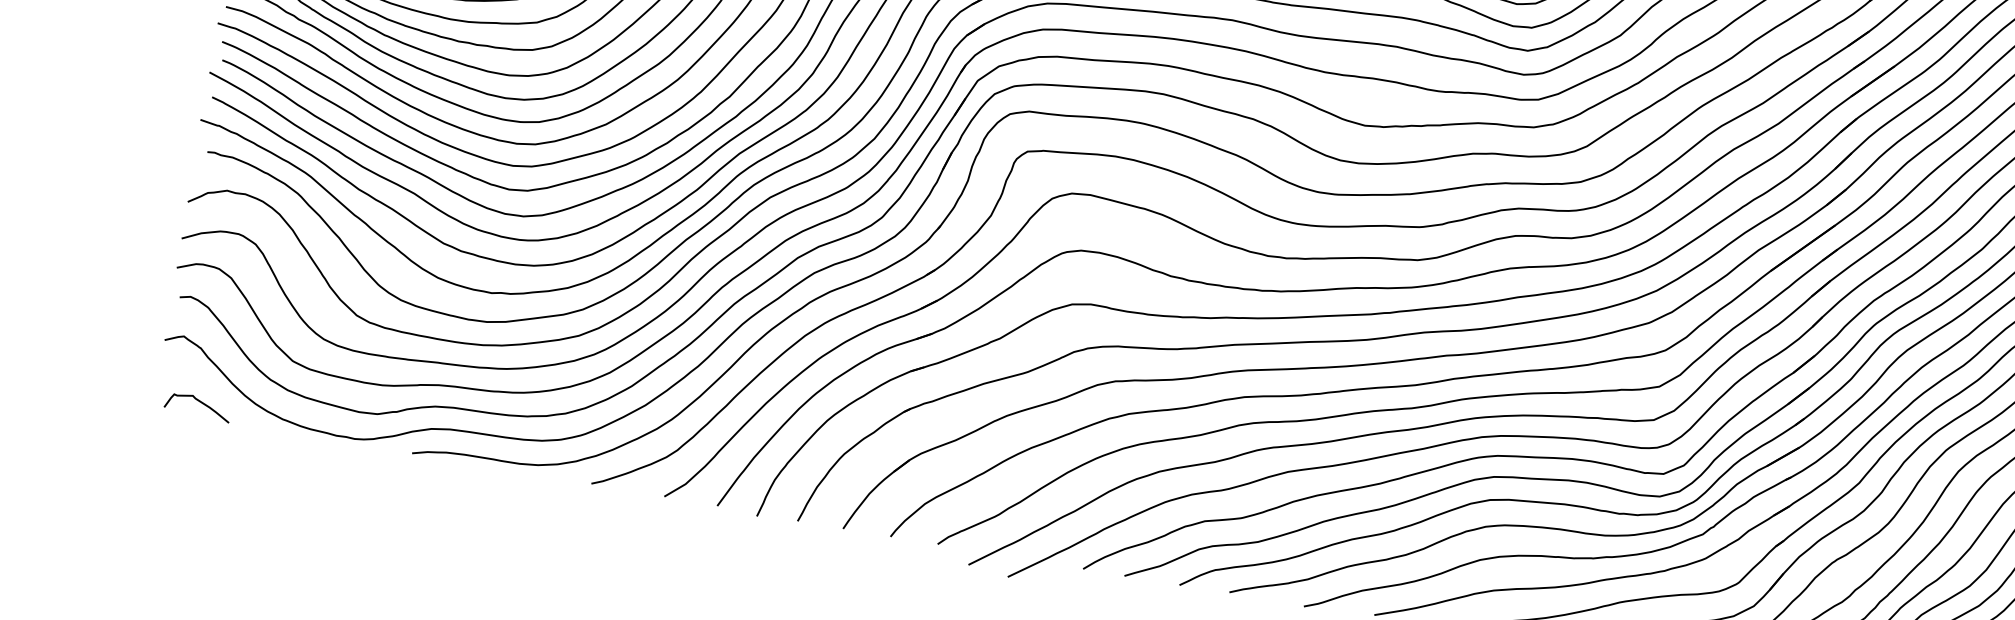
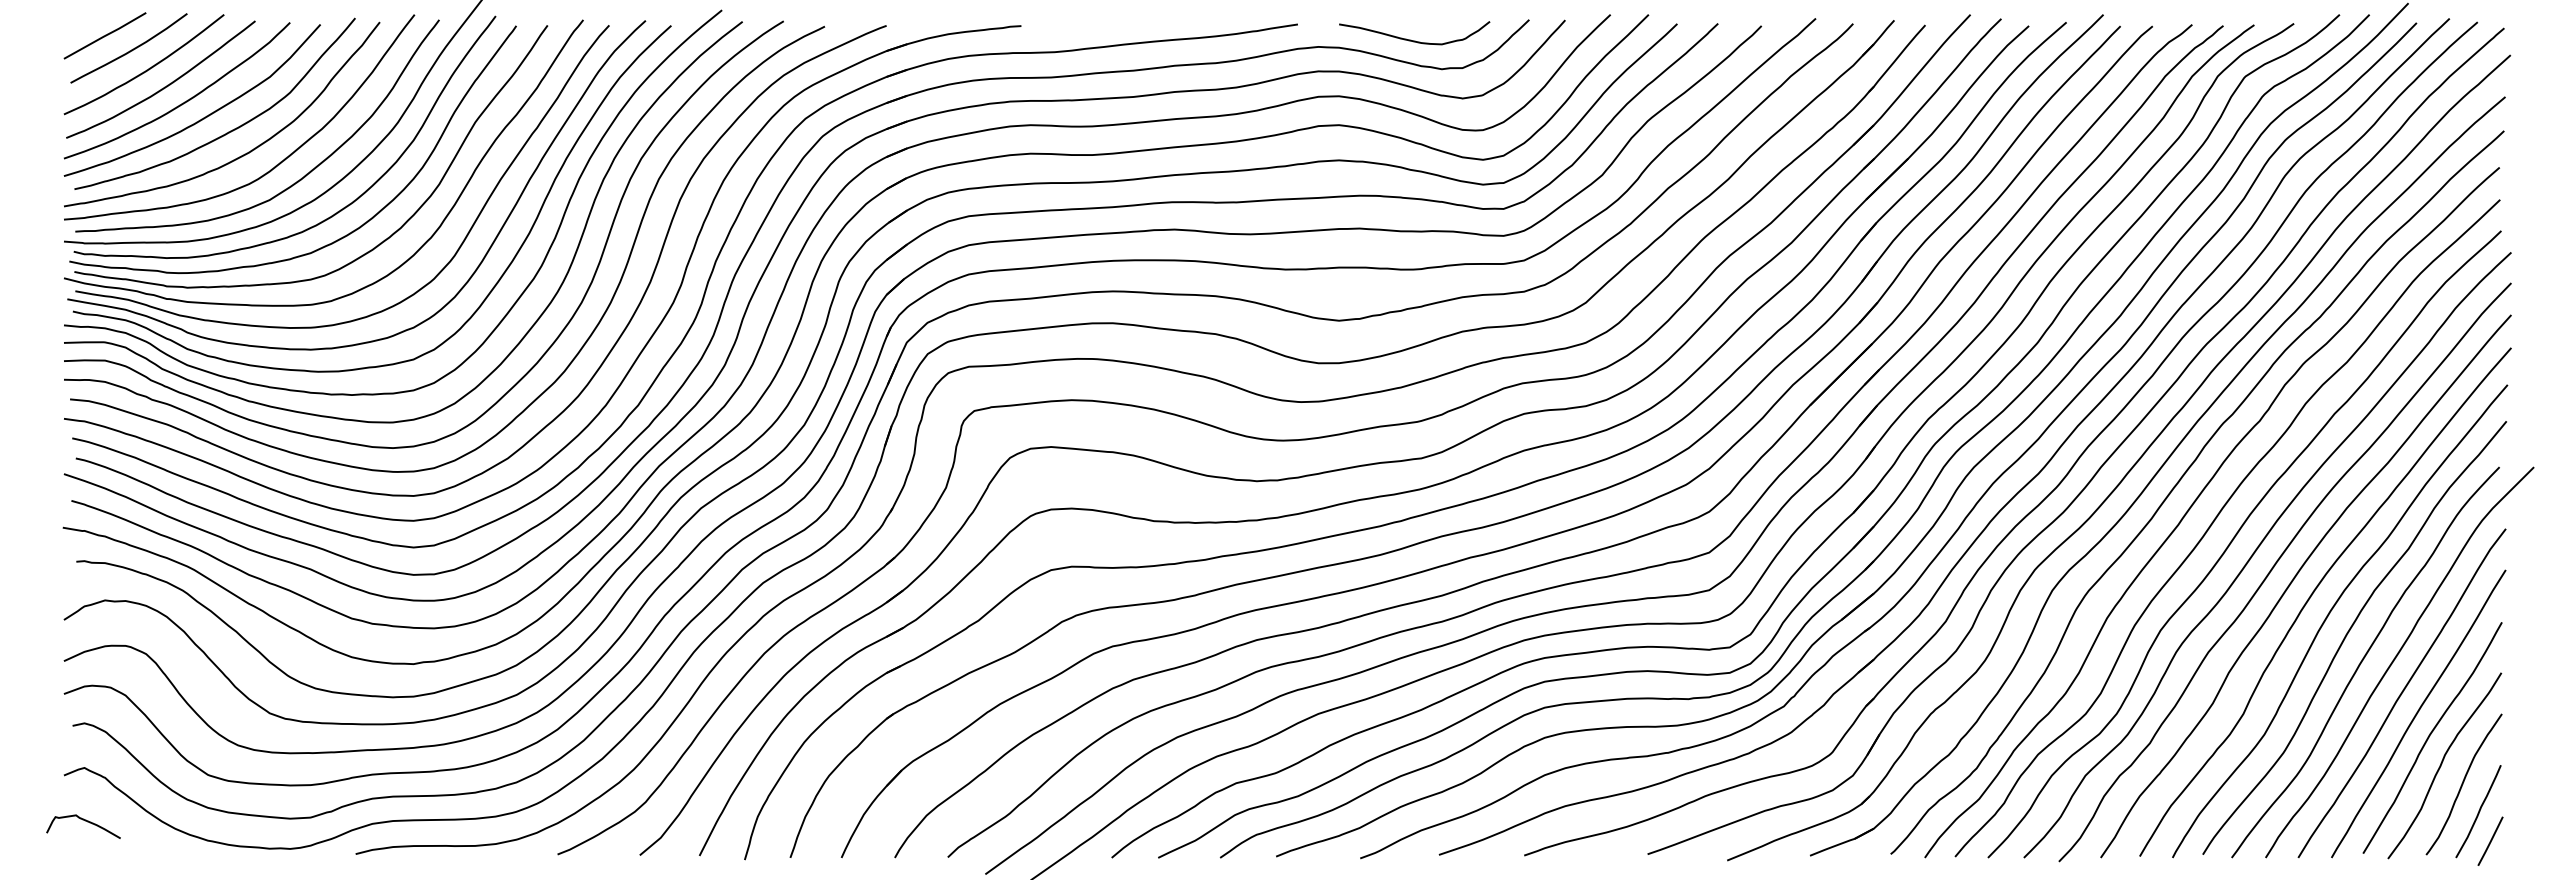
curve: (200, 402) -> (85, 821), moved

